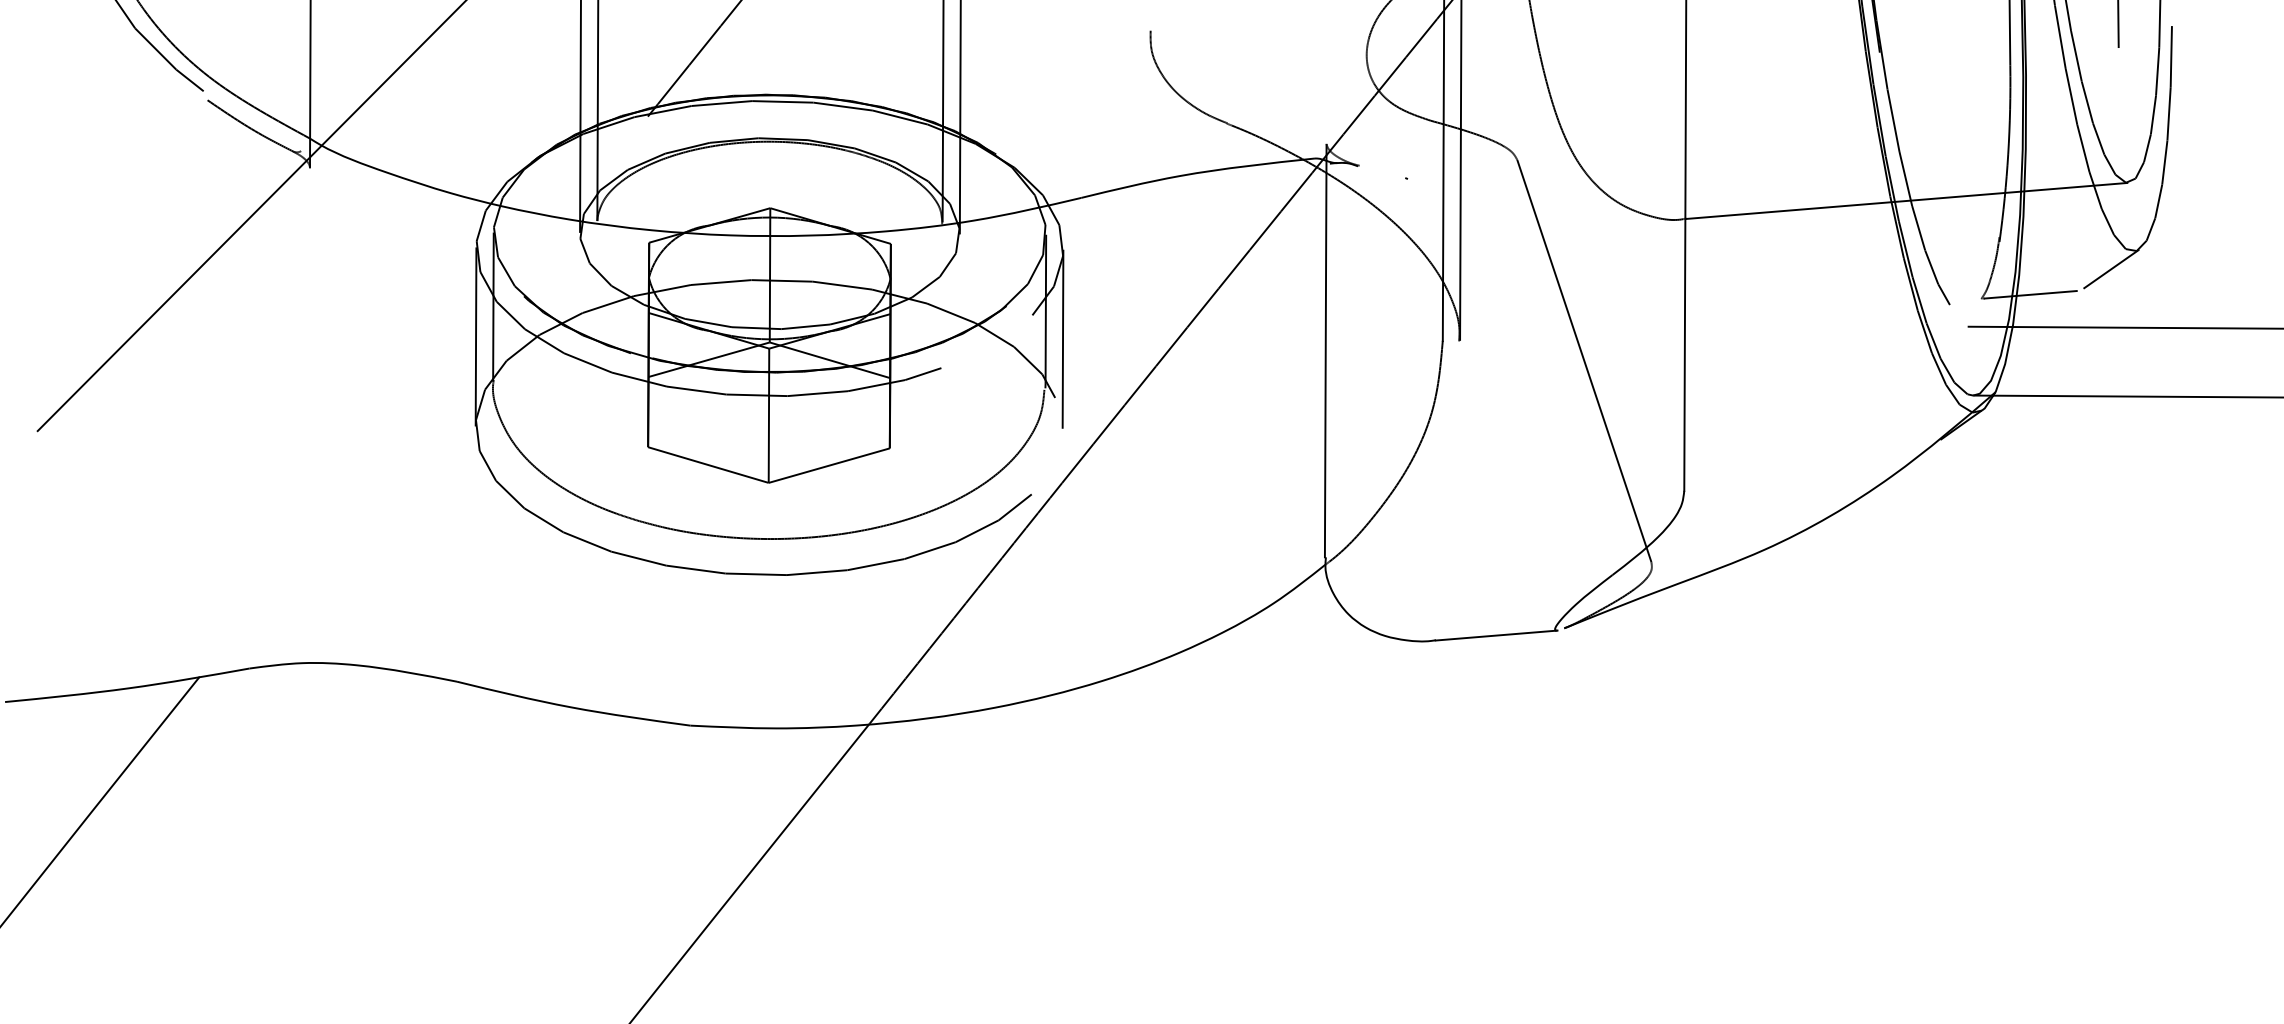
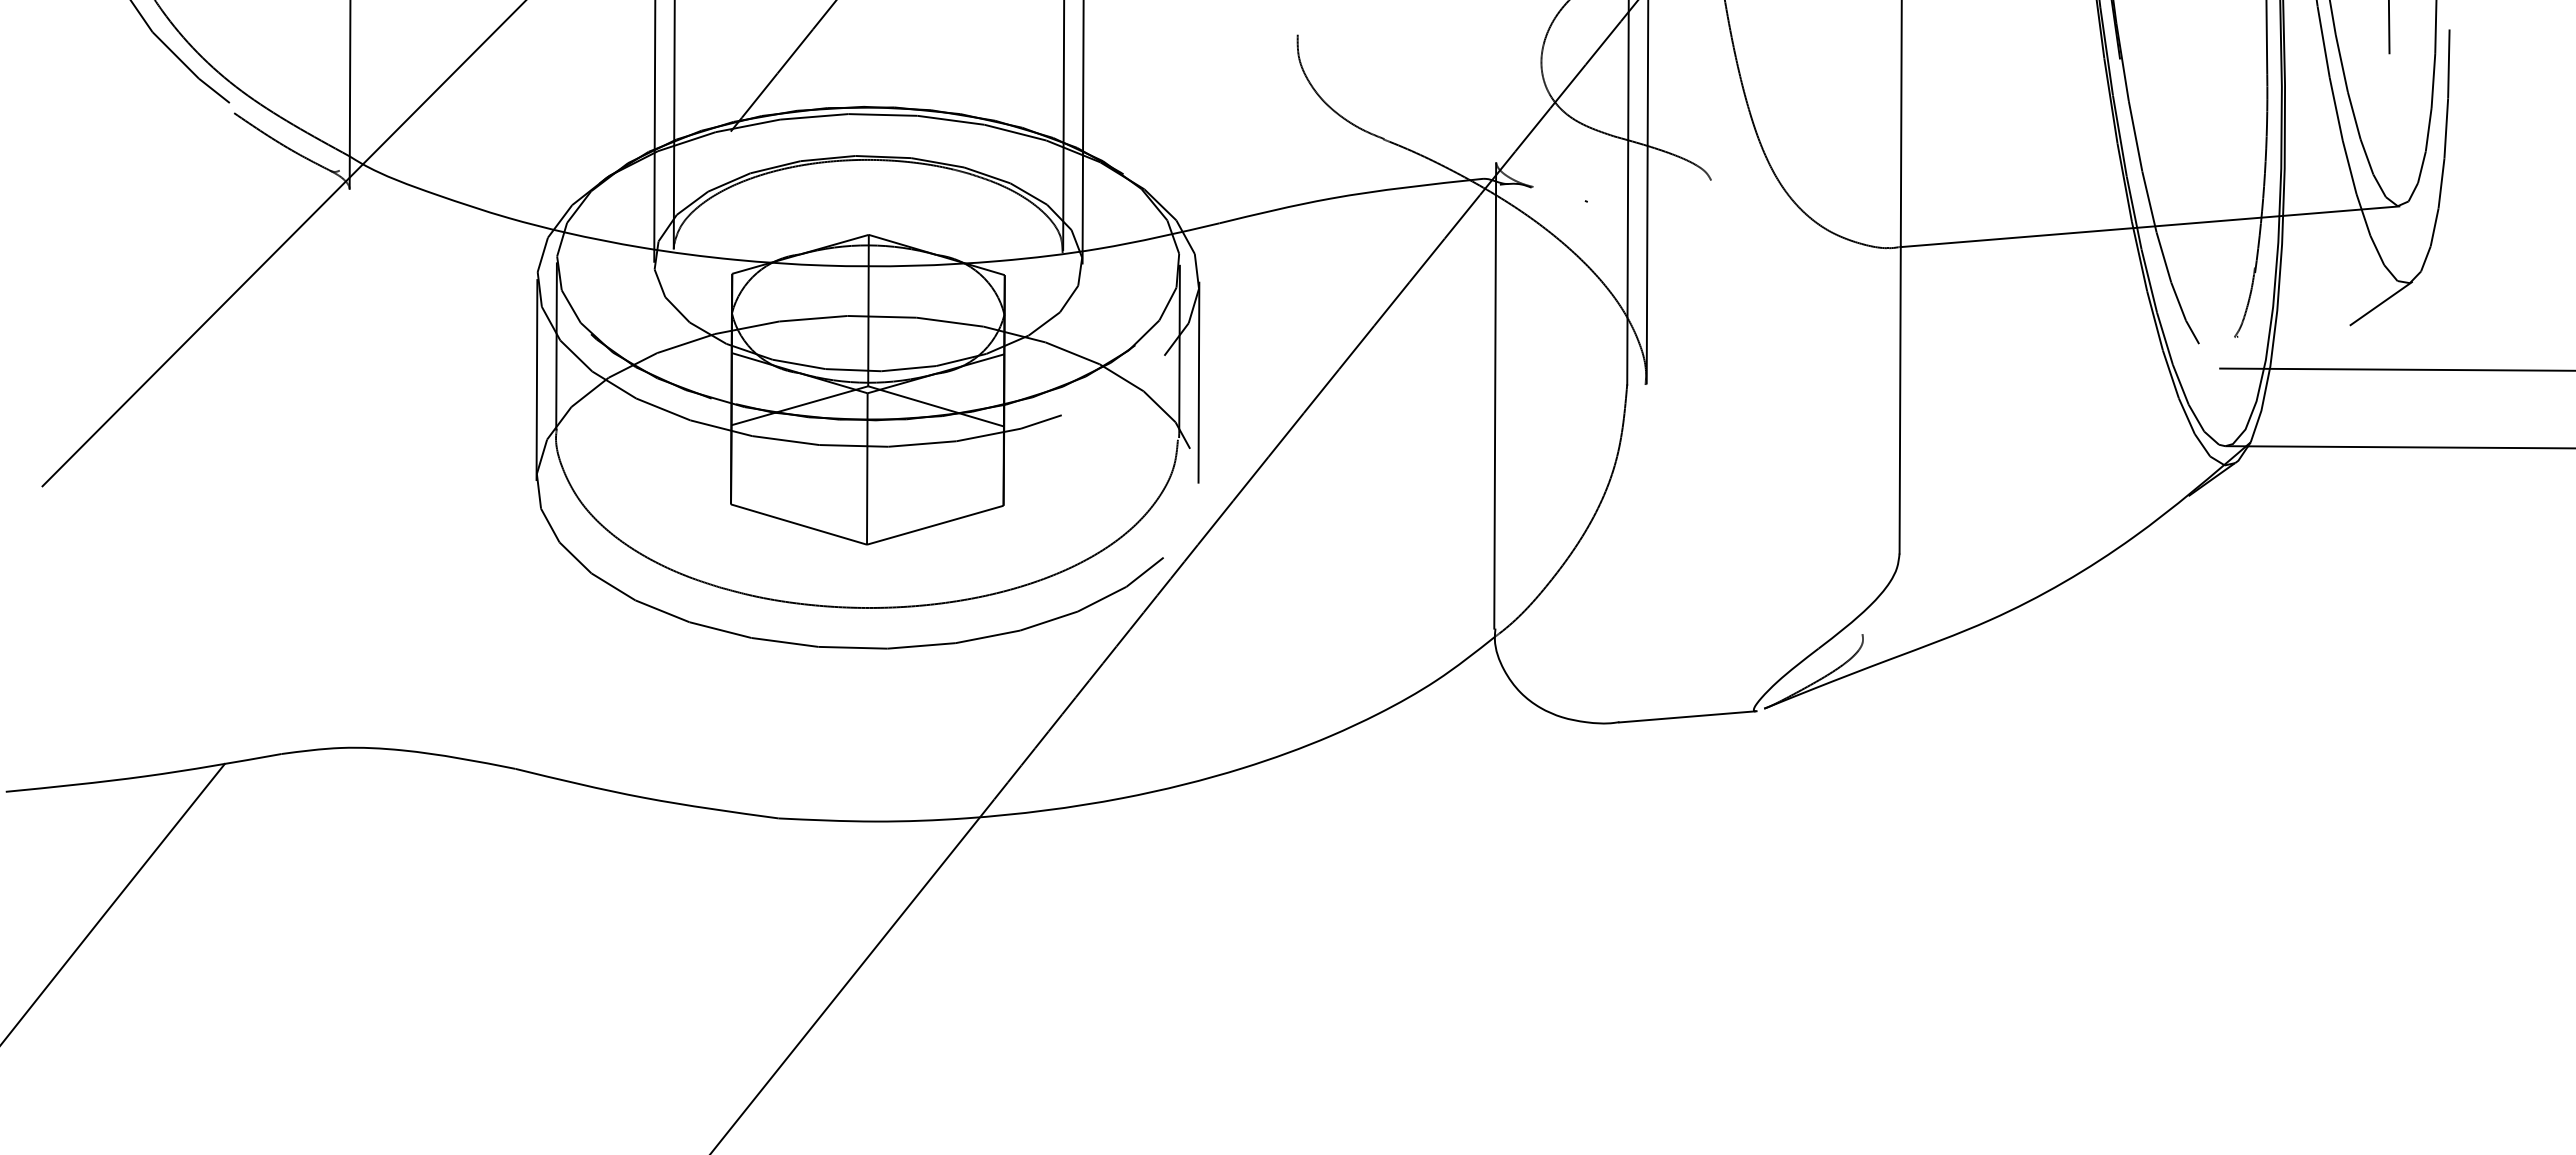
line: (2030, 294) -> (2289, 332), removed
line: (1584, 361) -> (1786, 407), removed

